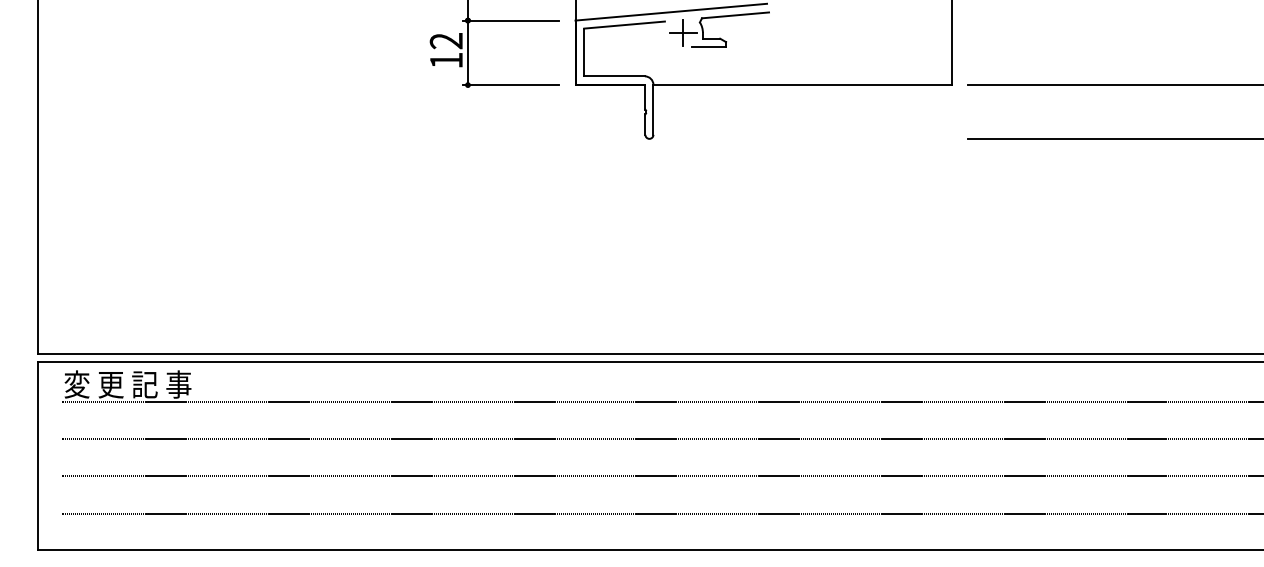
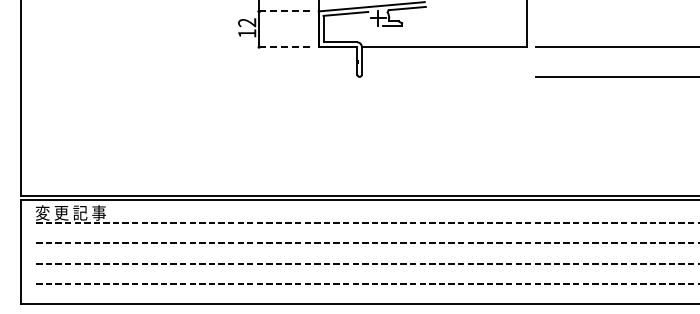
line: (510, 20) -> (282, 11), solid -> dashed
line: (510, 85) -> (282, 47), solid -> dashed

